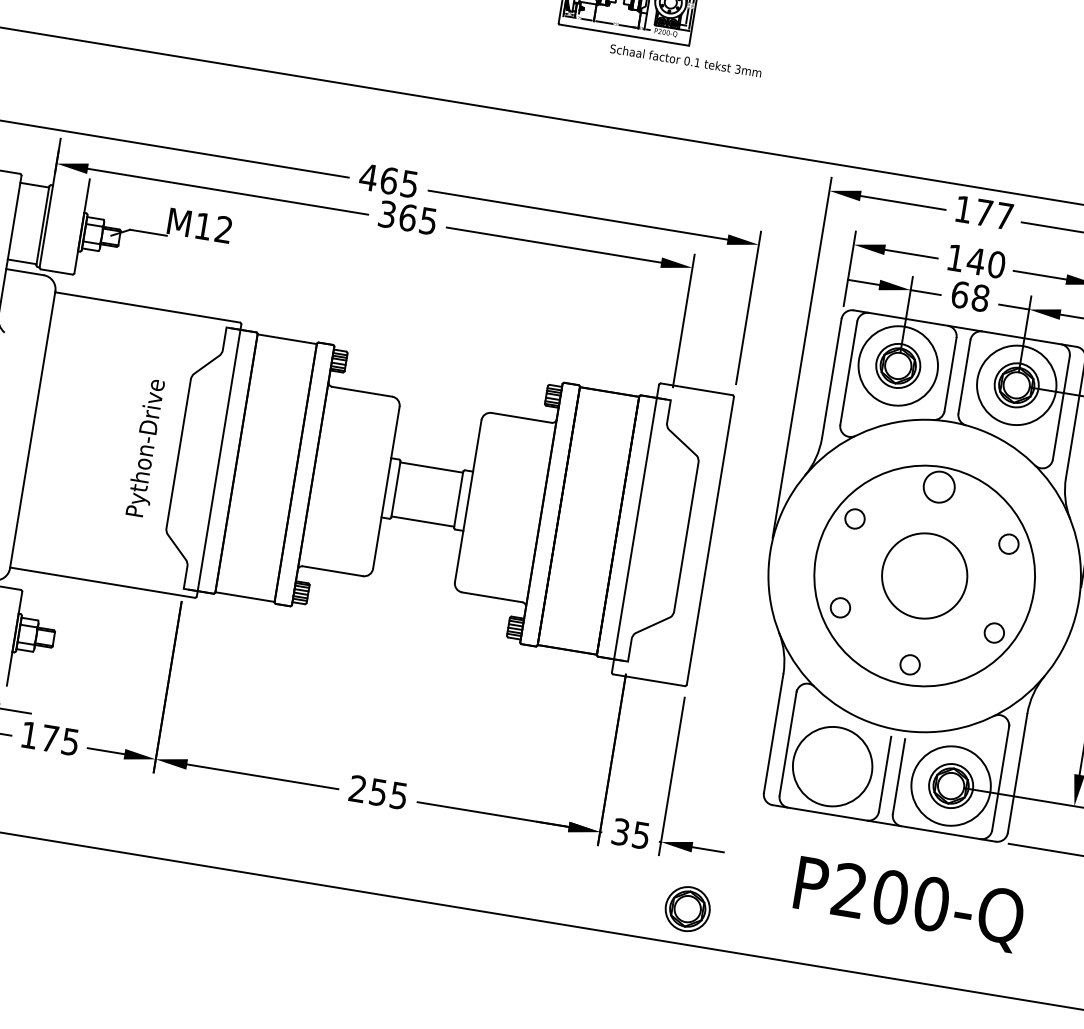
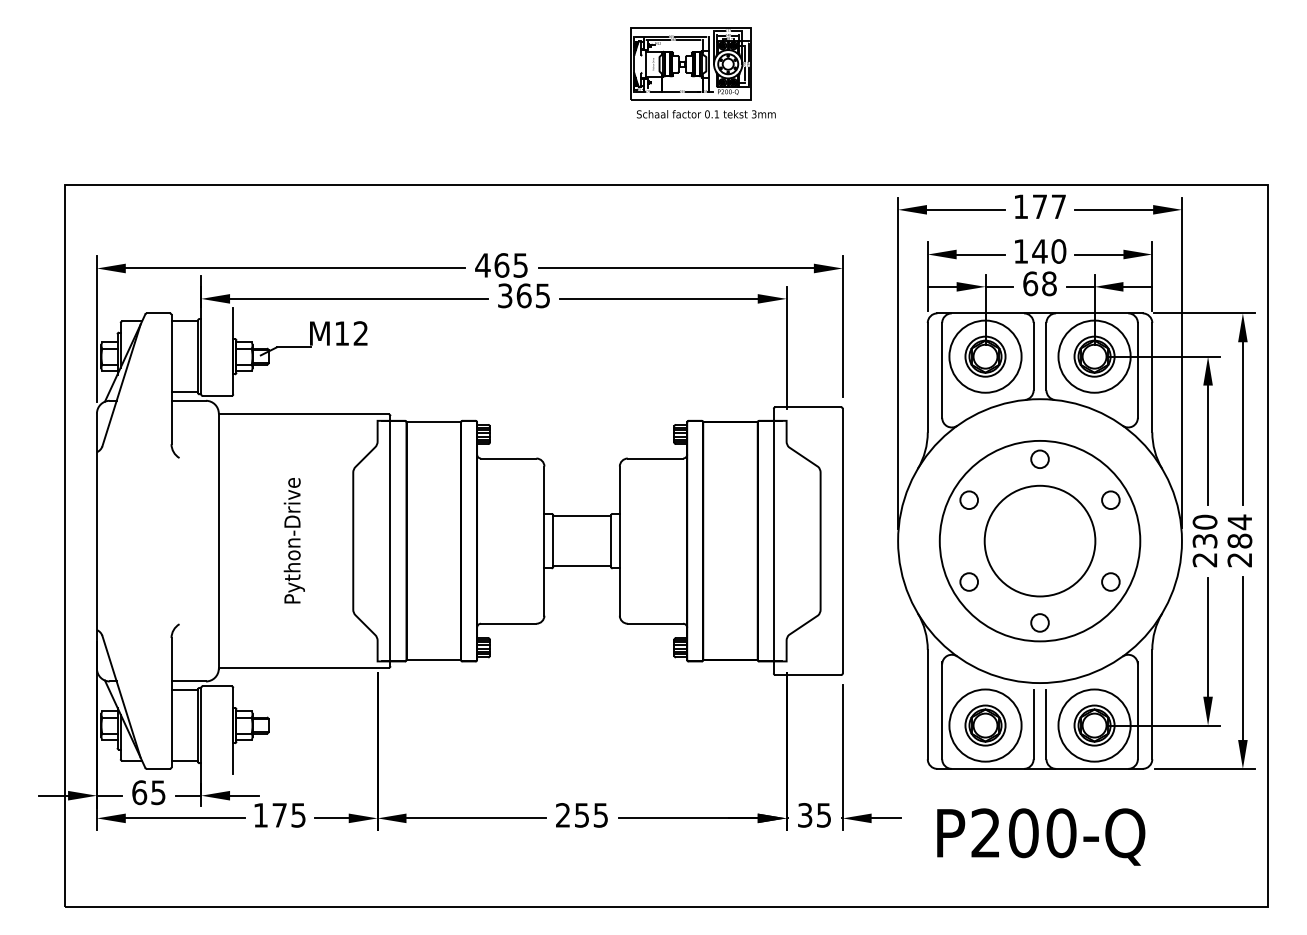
text: (684, 60) -> (705, 114), moved
text: (146, 447) -> (293, 540), moved
circle: (938, 487) -> (1039, 459), size x0.62
circle: (924, 575) -> (1039, 540), size x1.43
text: (909, 904) -> (1041, 836), moved
part: (687, 909) -> (985, 725), moved

